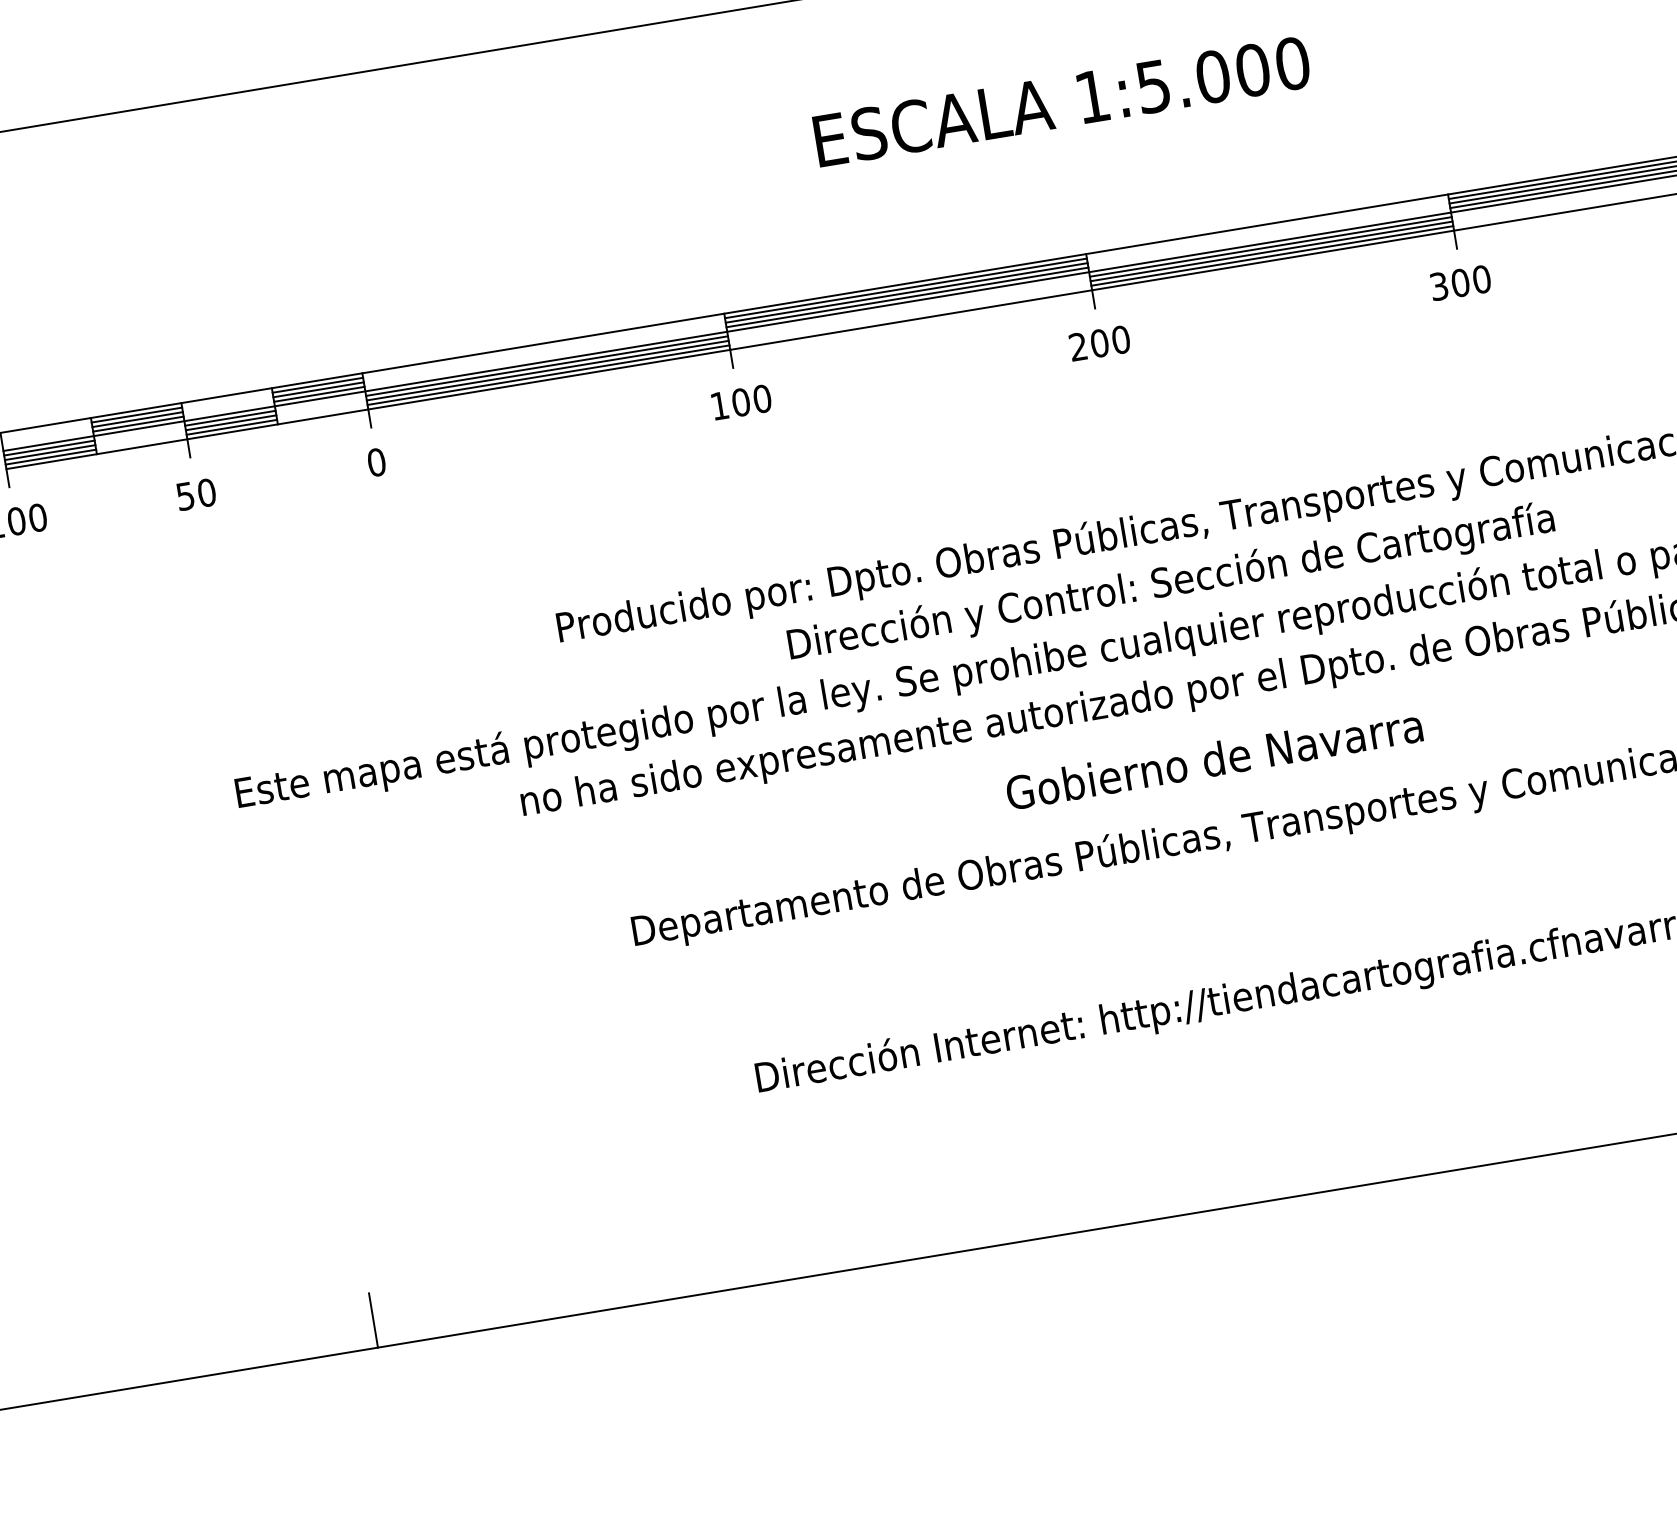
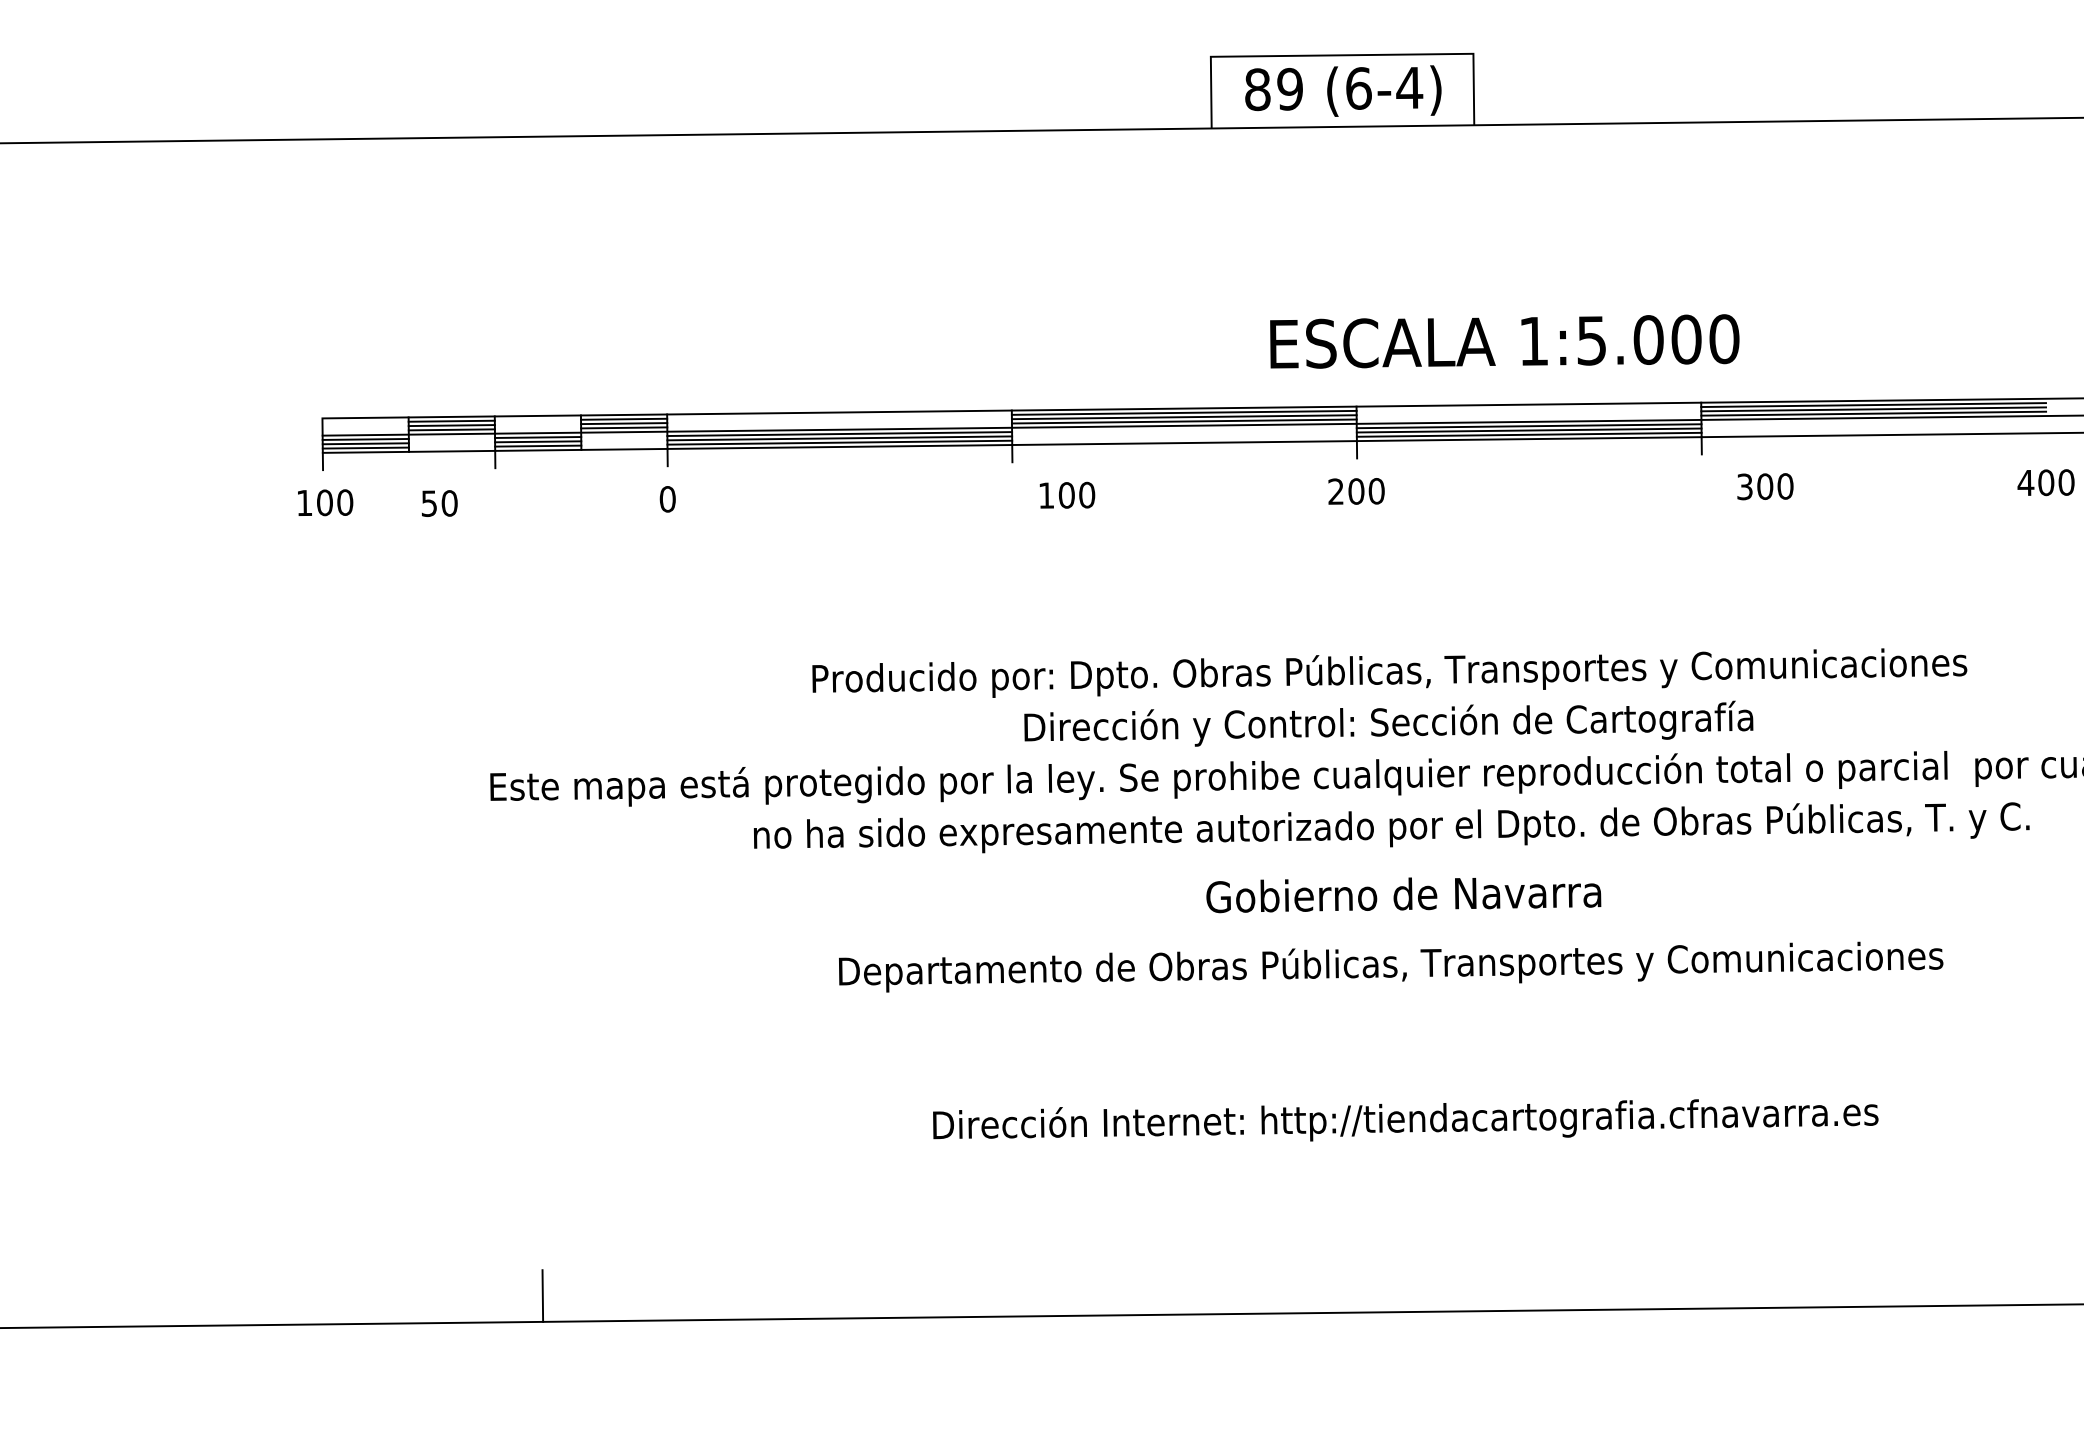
text: (1061, 101) -> (1504, 341), moved
text: (1460, 282) -> (1765, 486), moved
text: (741, 401) -> (1067, 494), moved
text: (196, 494) -> (439, 503), moved

